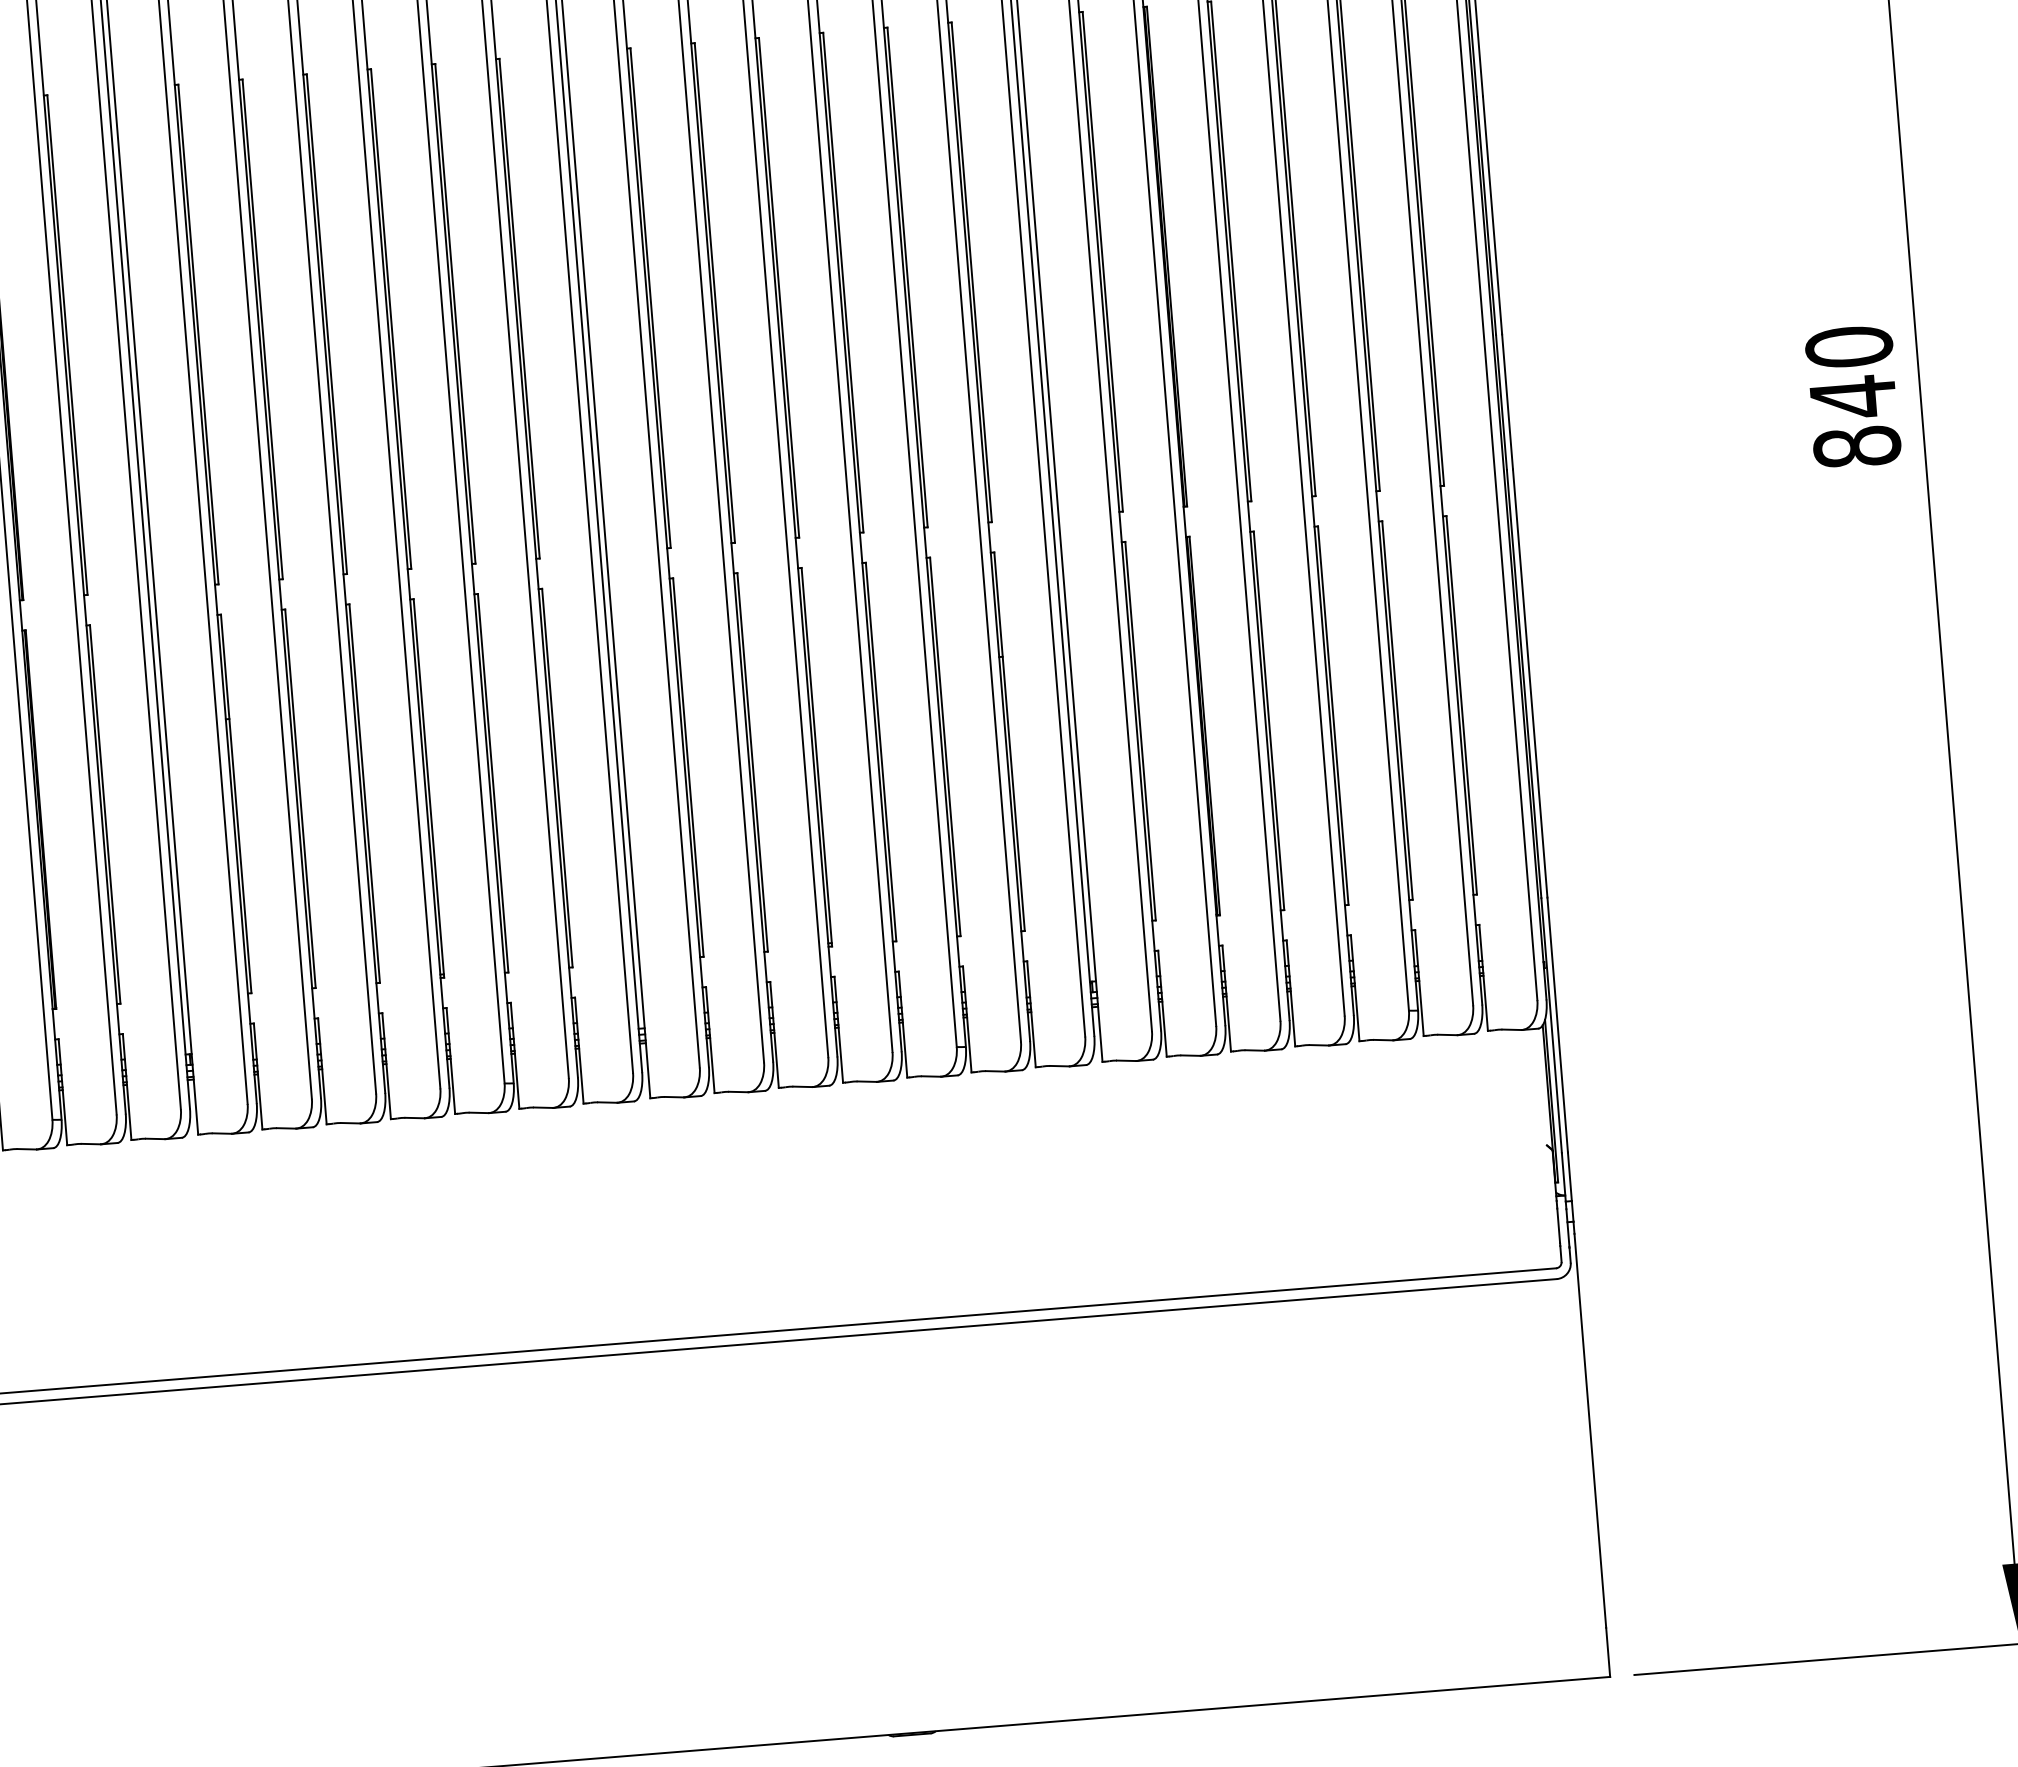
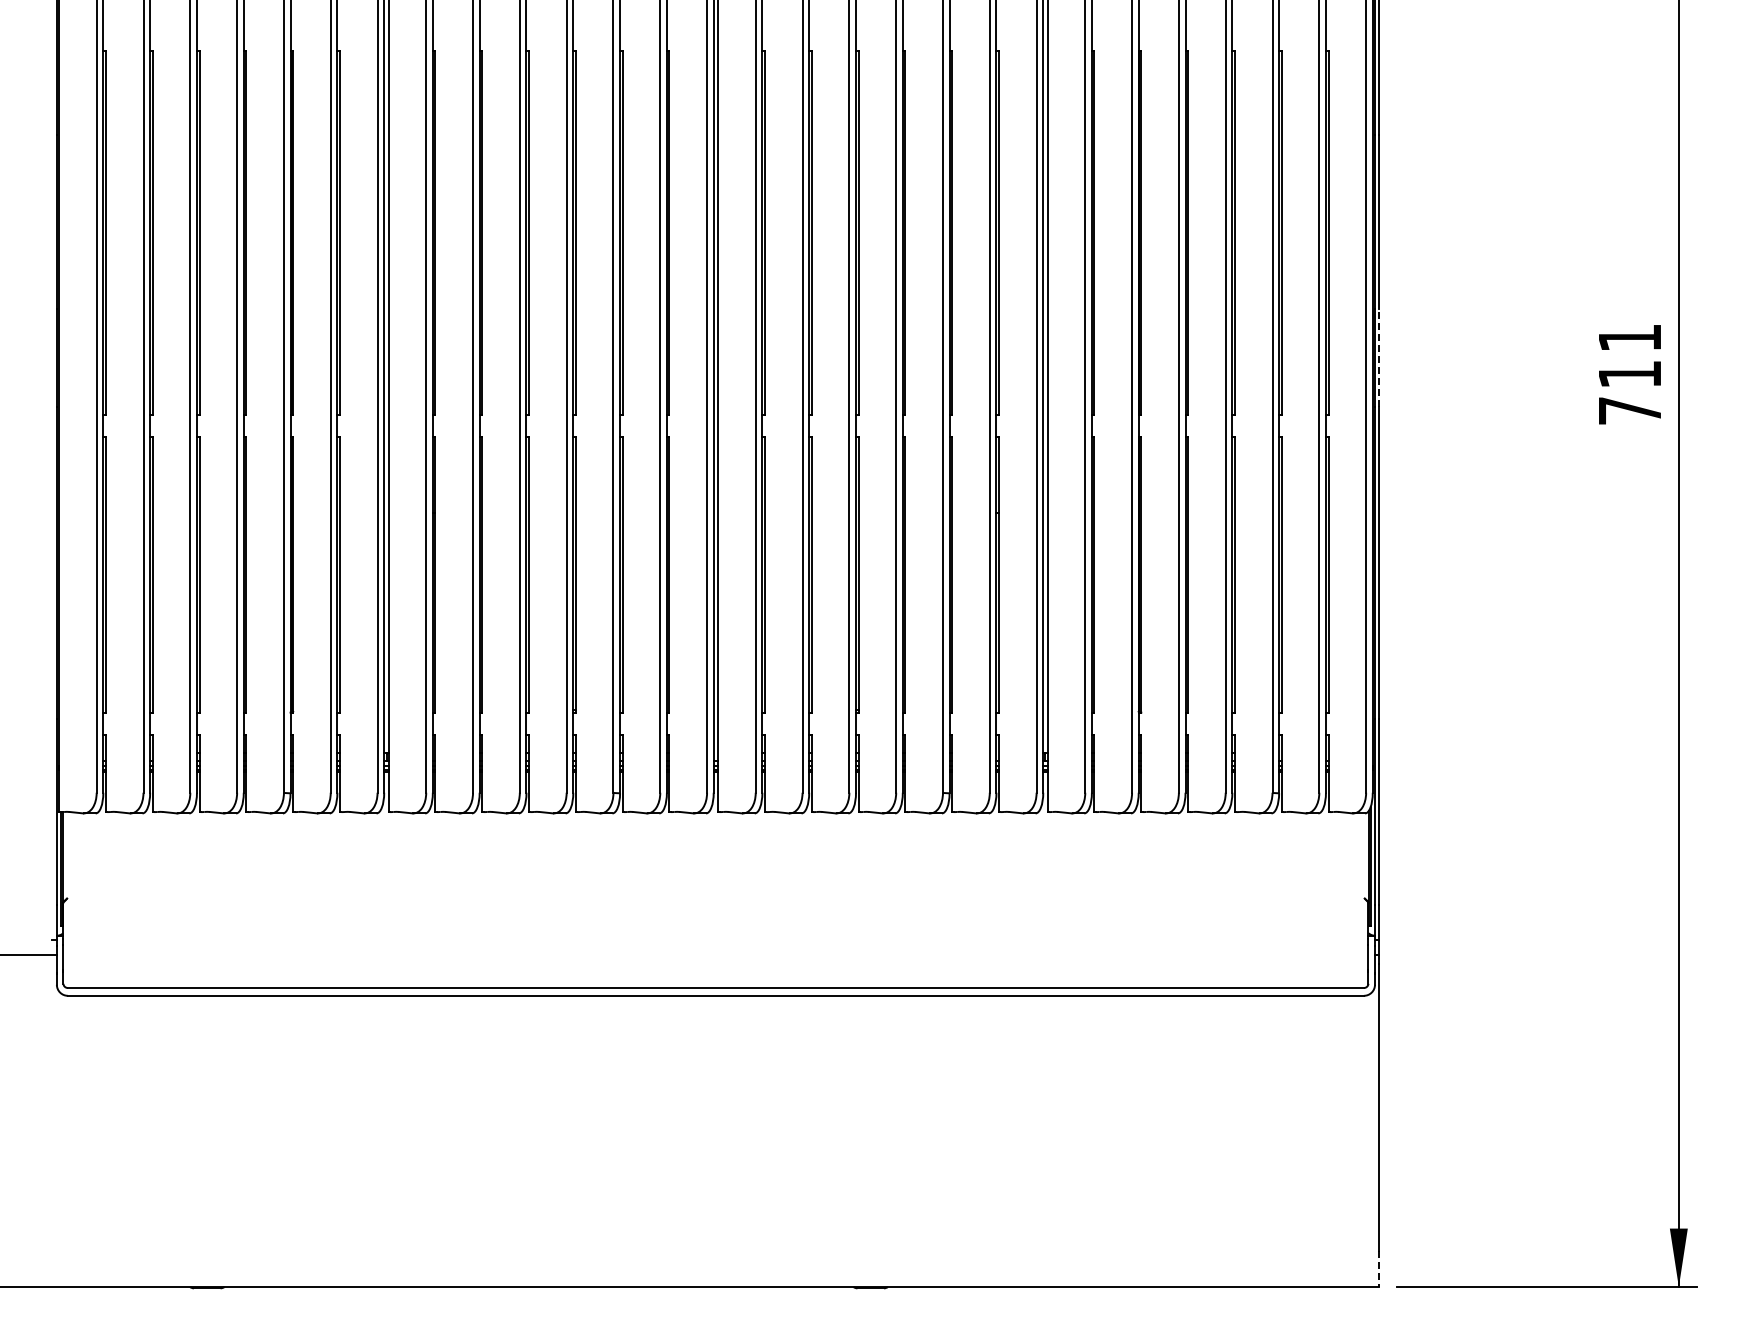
text: (1853, 397) -> (1630, 374), 840 -> 711
line: (1507, 401) -> (1379, 357), solid -> dashed
line: (1608, 1652) -> (1379, 1269), solid -> dashed

